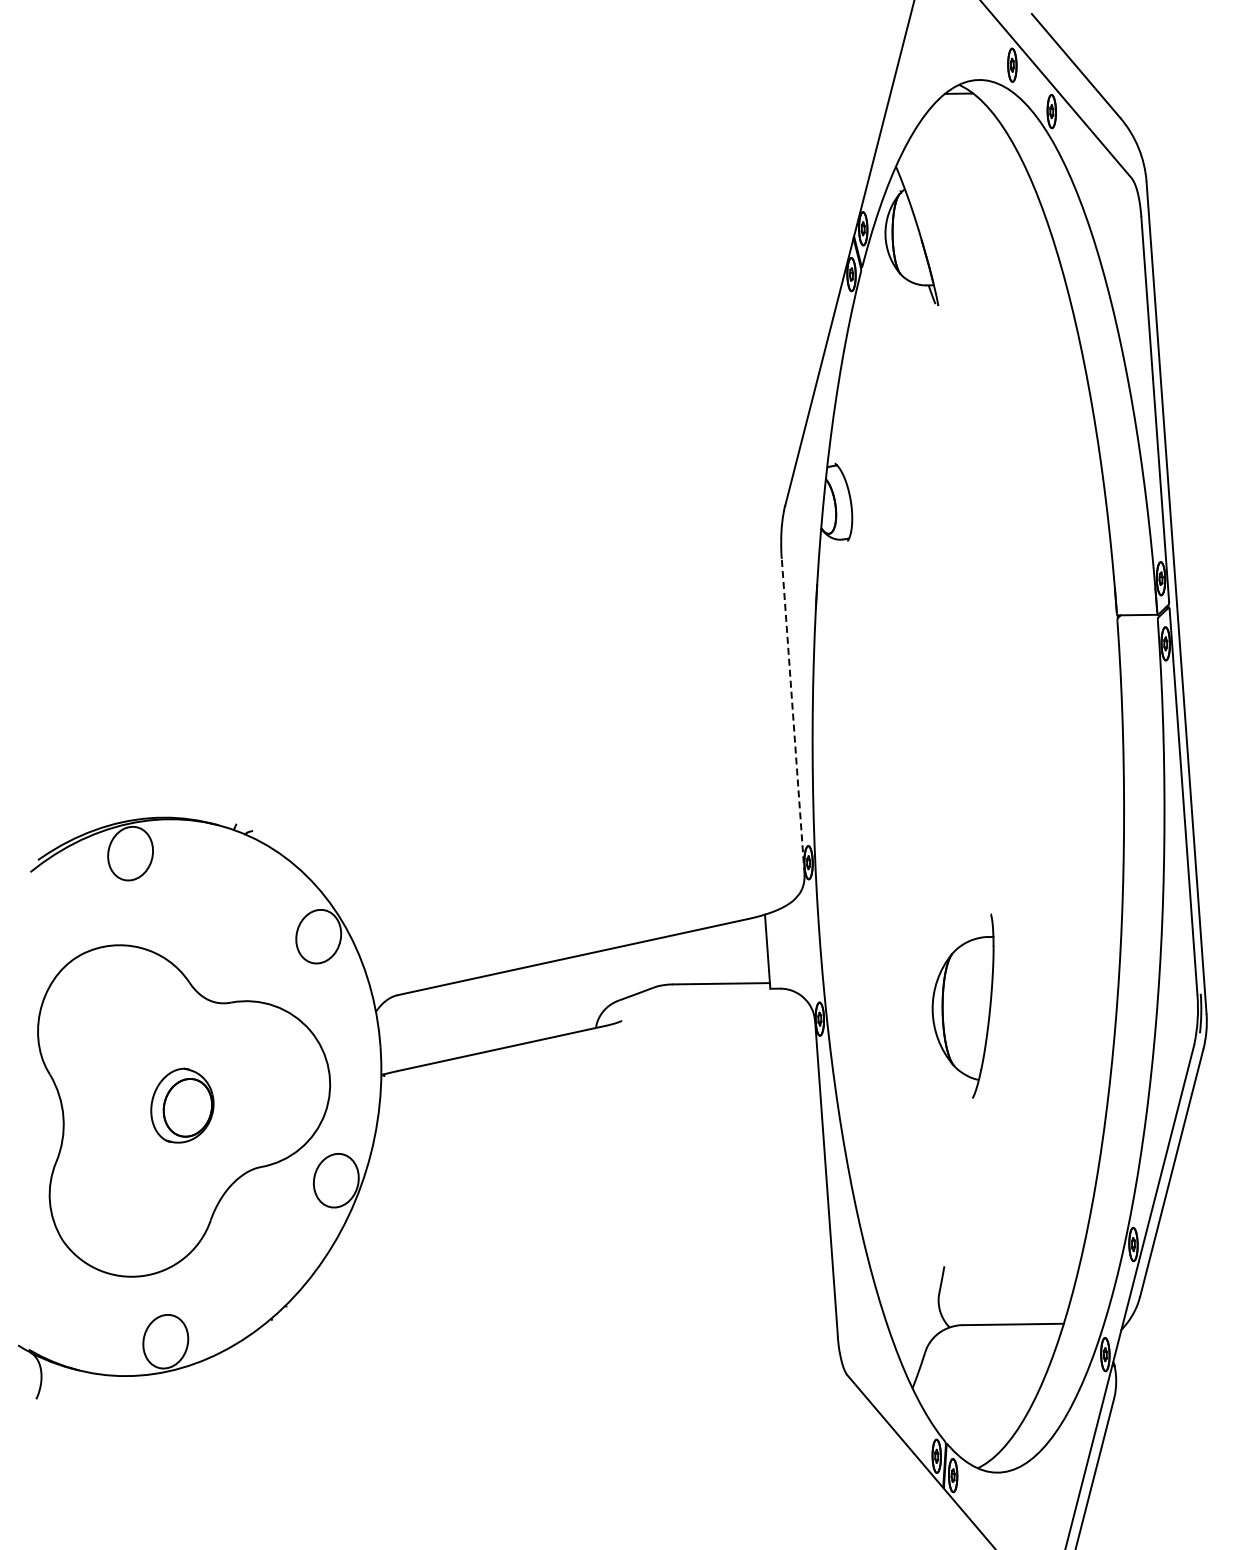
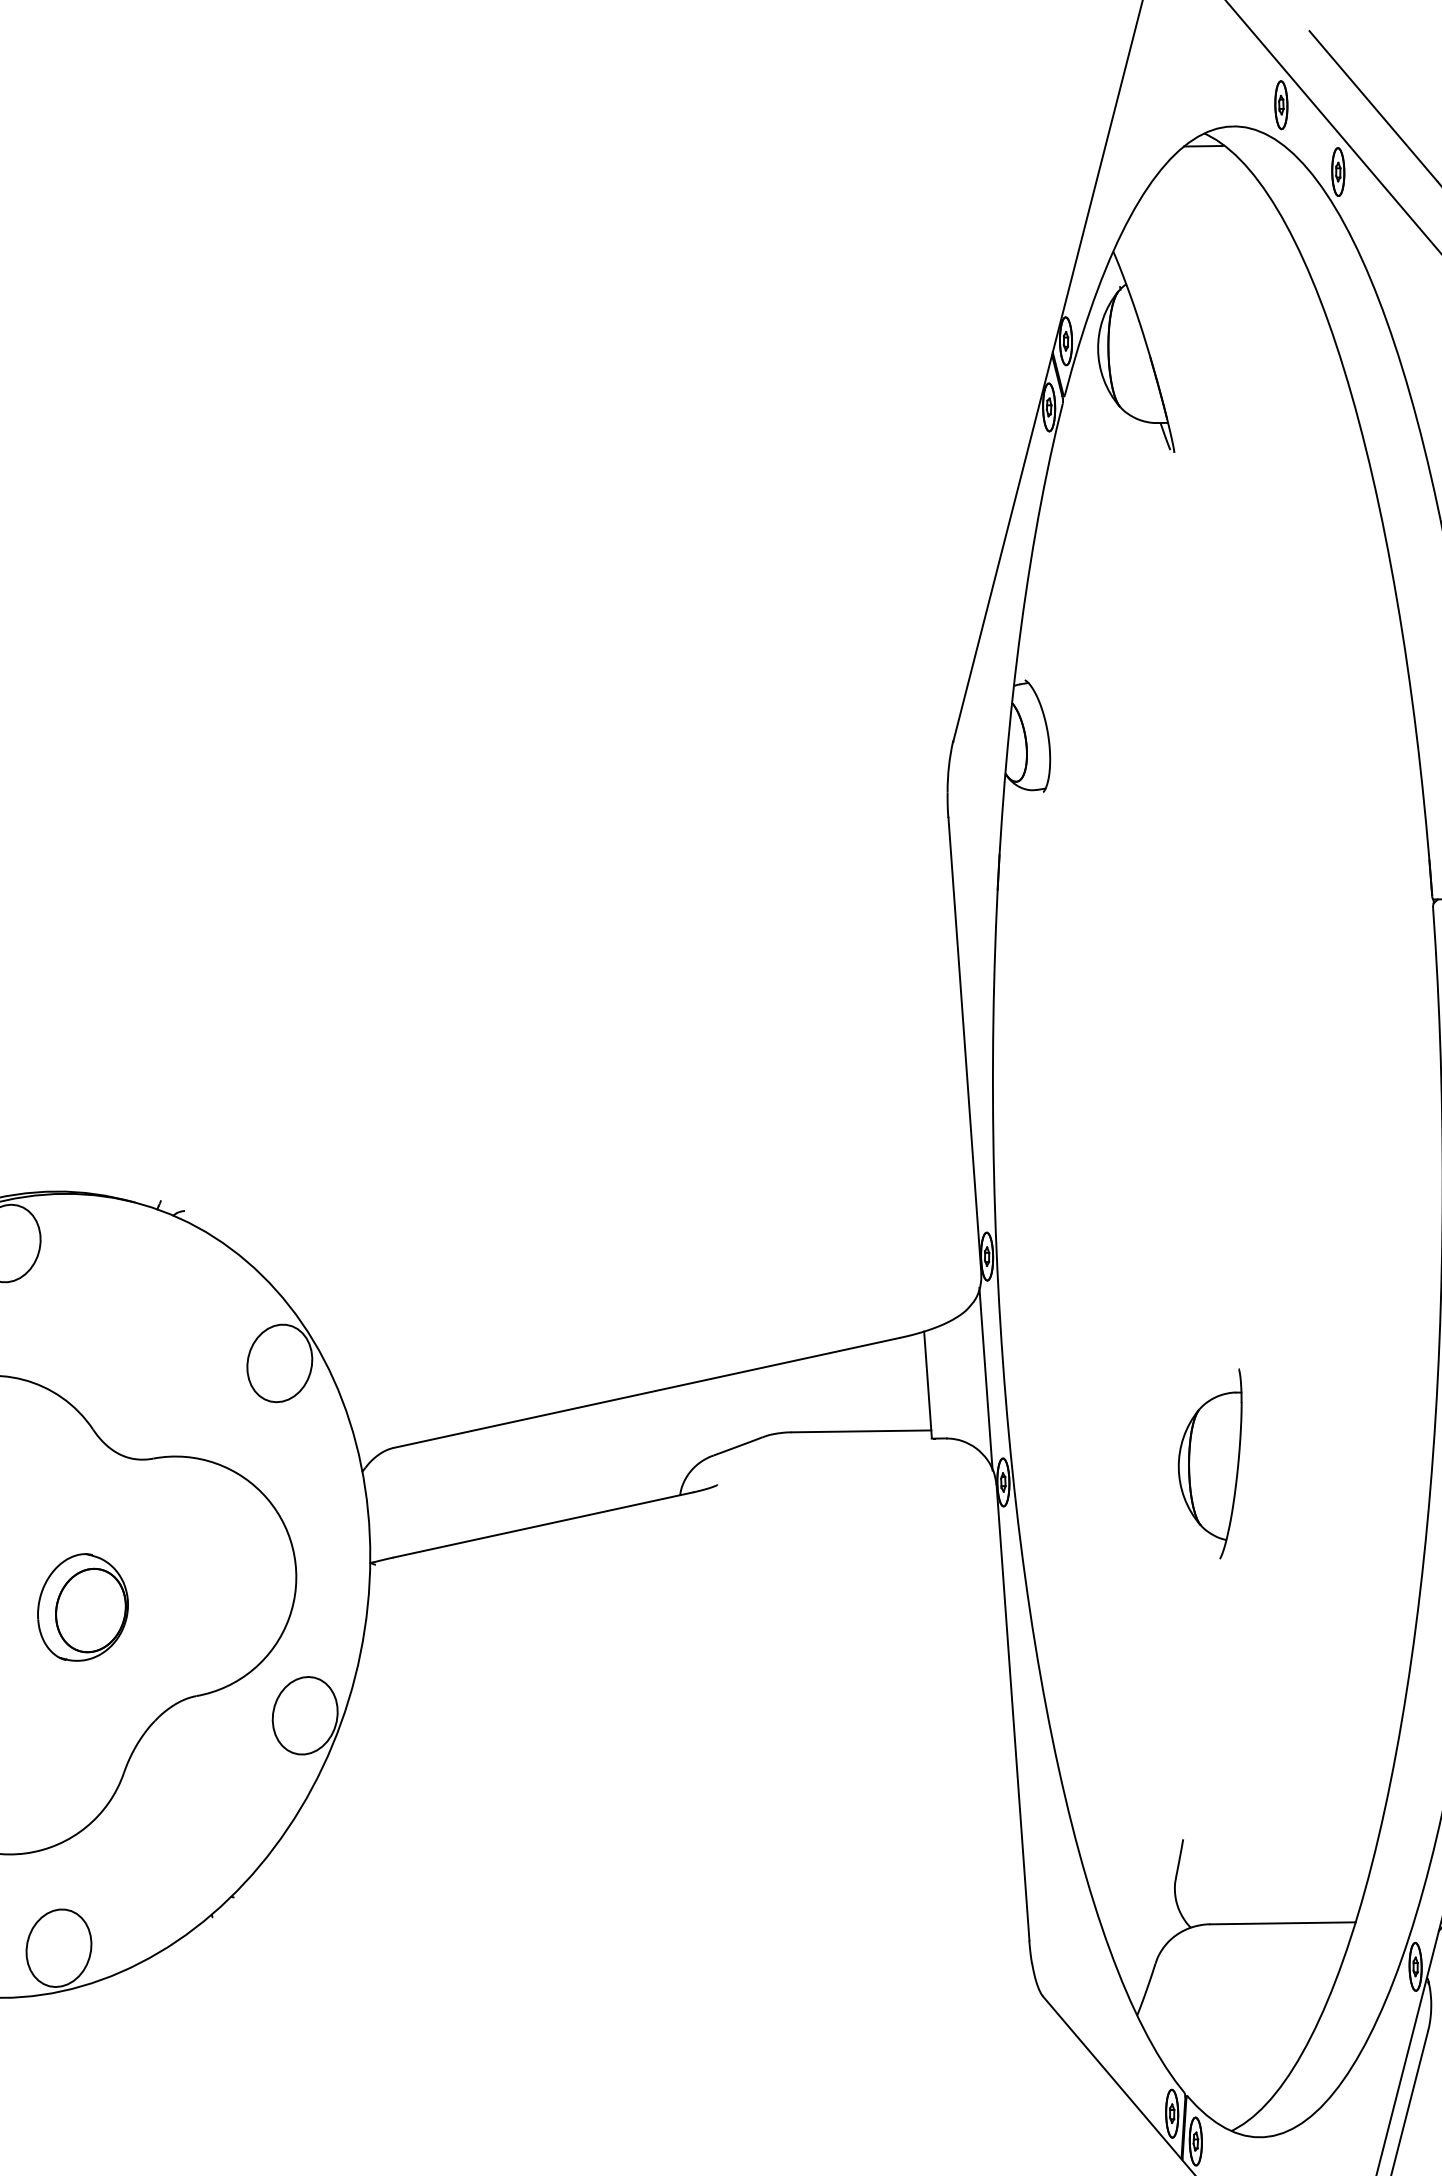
line: (793, 715) -> (965, 1044), dashed -> solid
line: (807, 947) -> (985, 1379), added
part: (962, 1006) -> (1209, 1464), size x0.71

